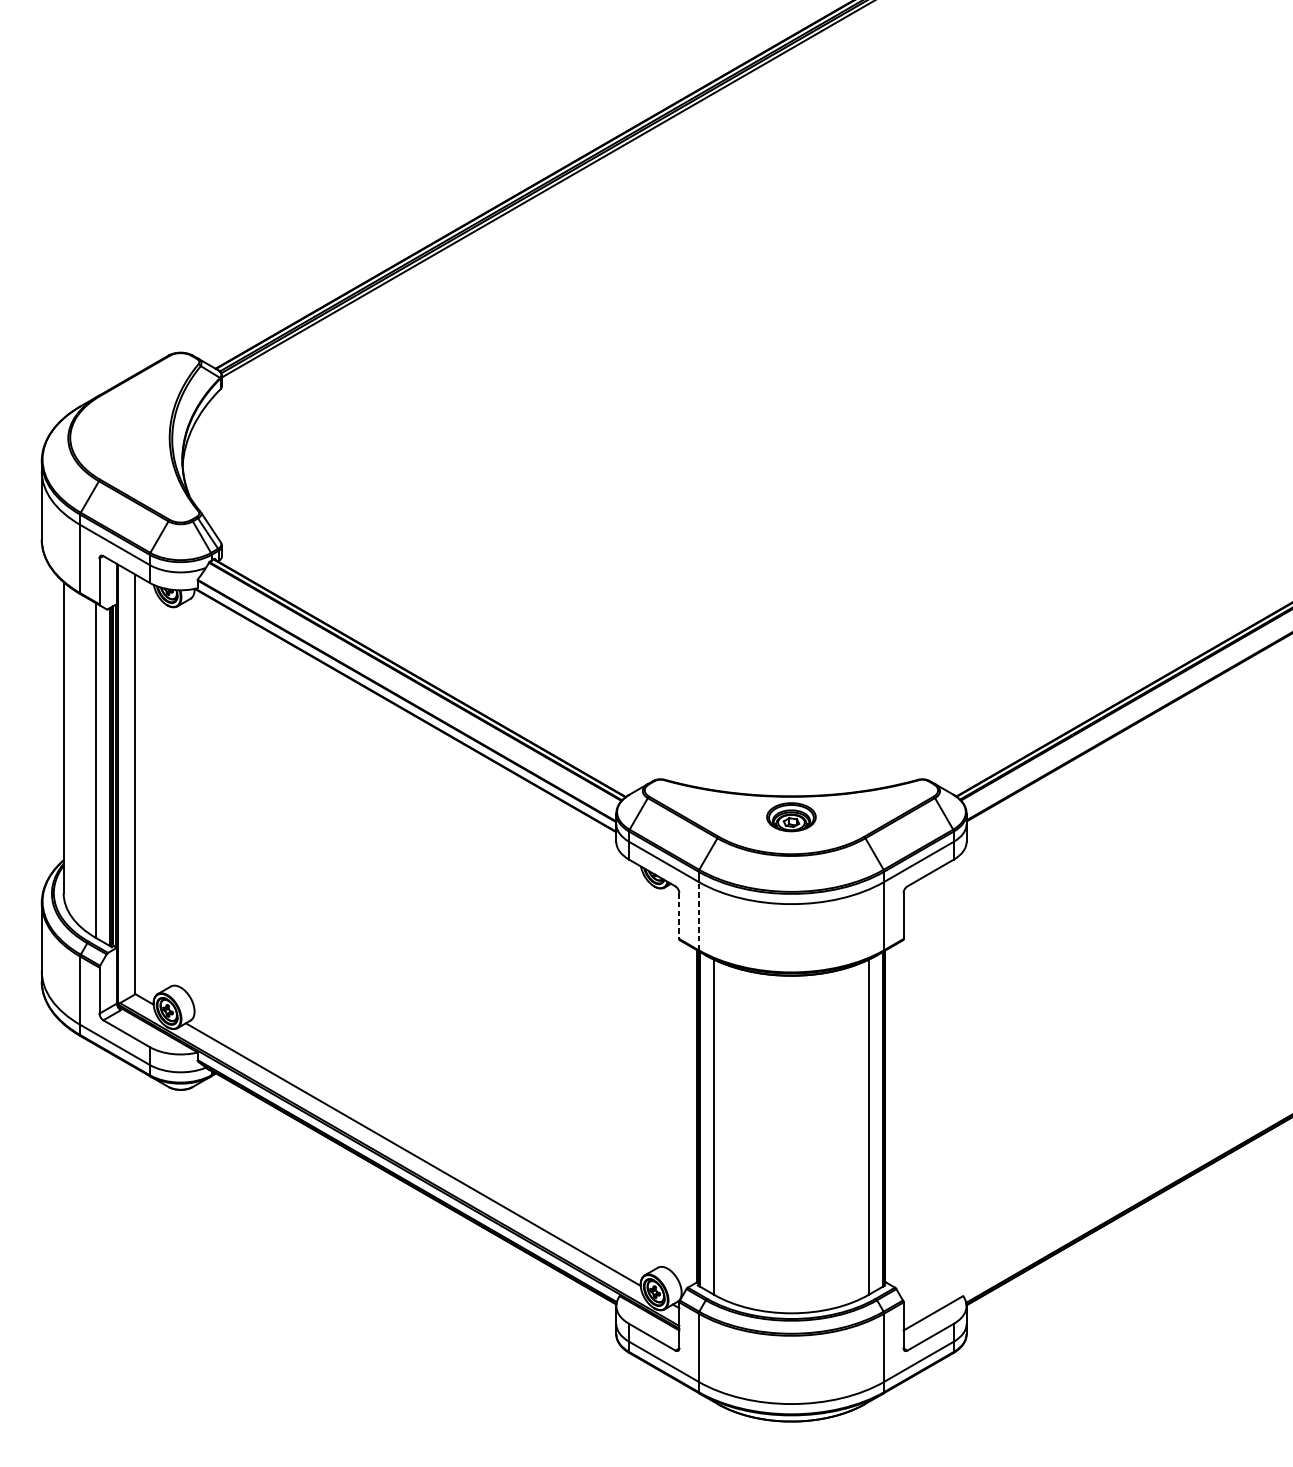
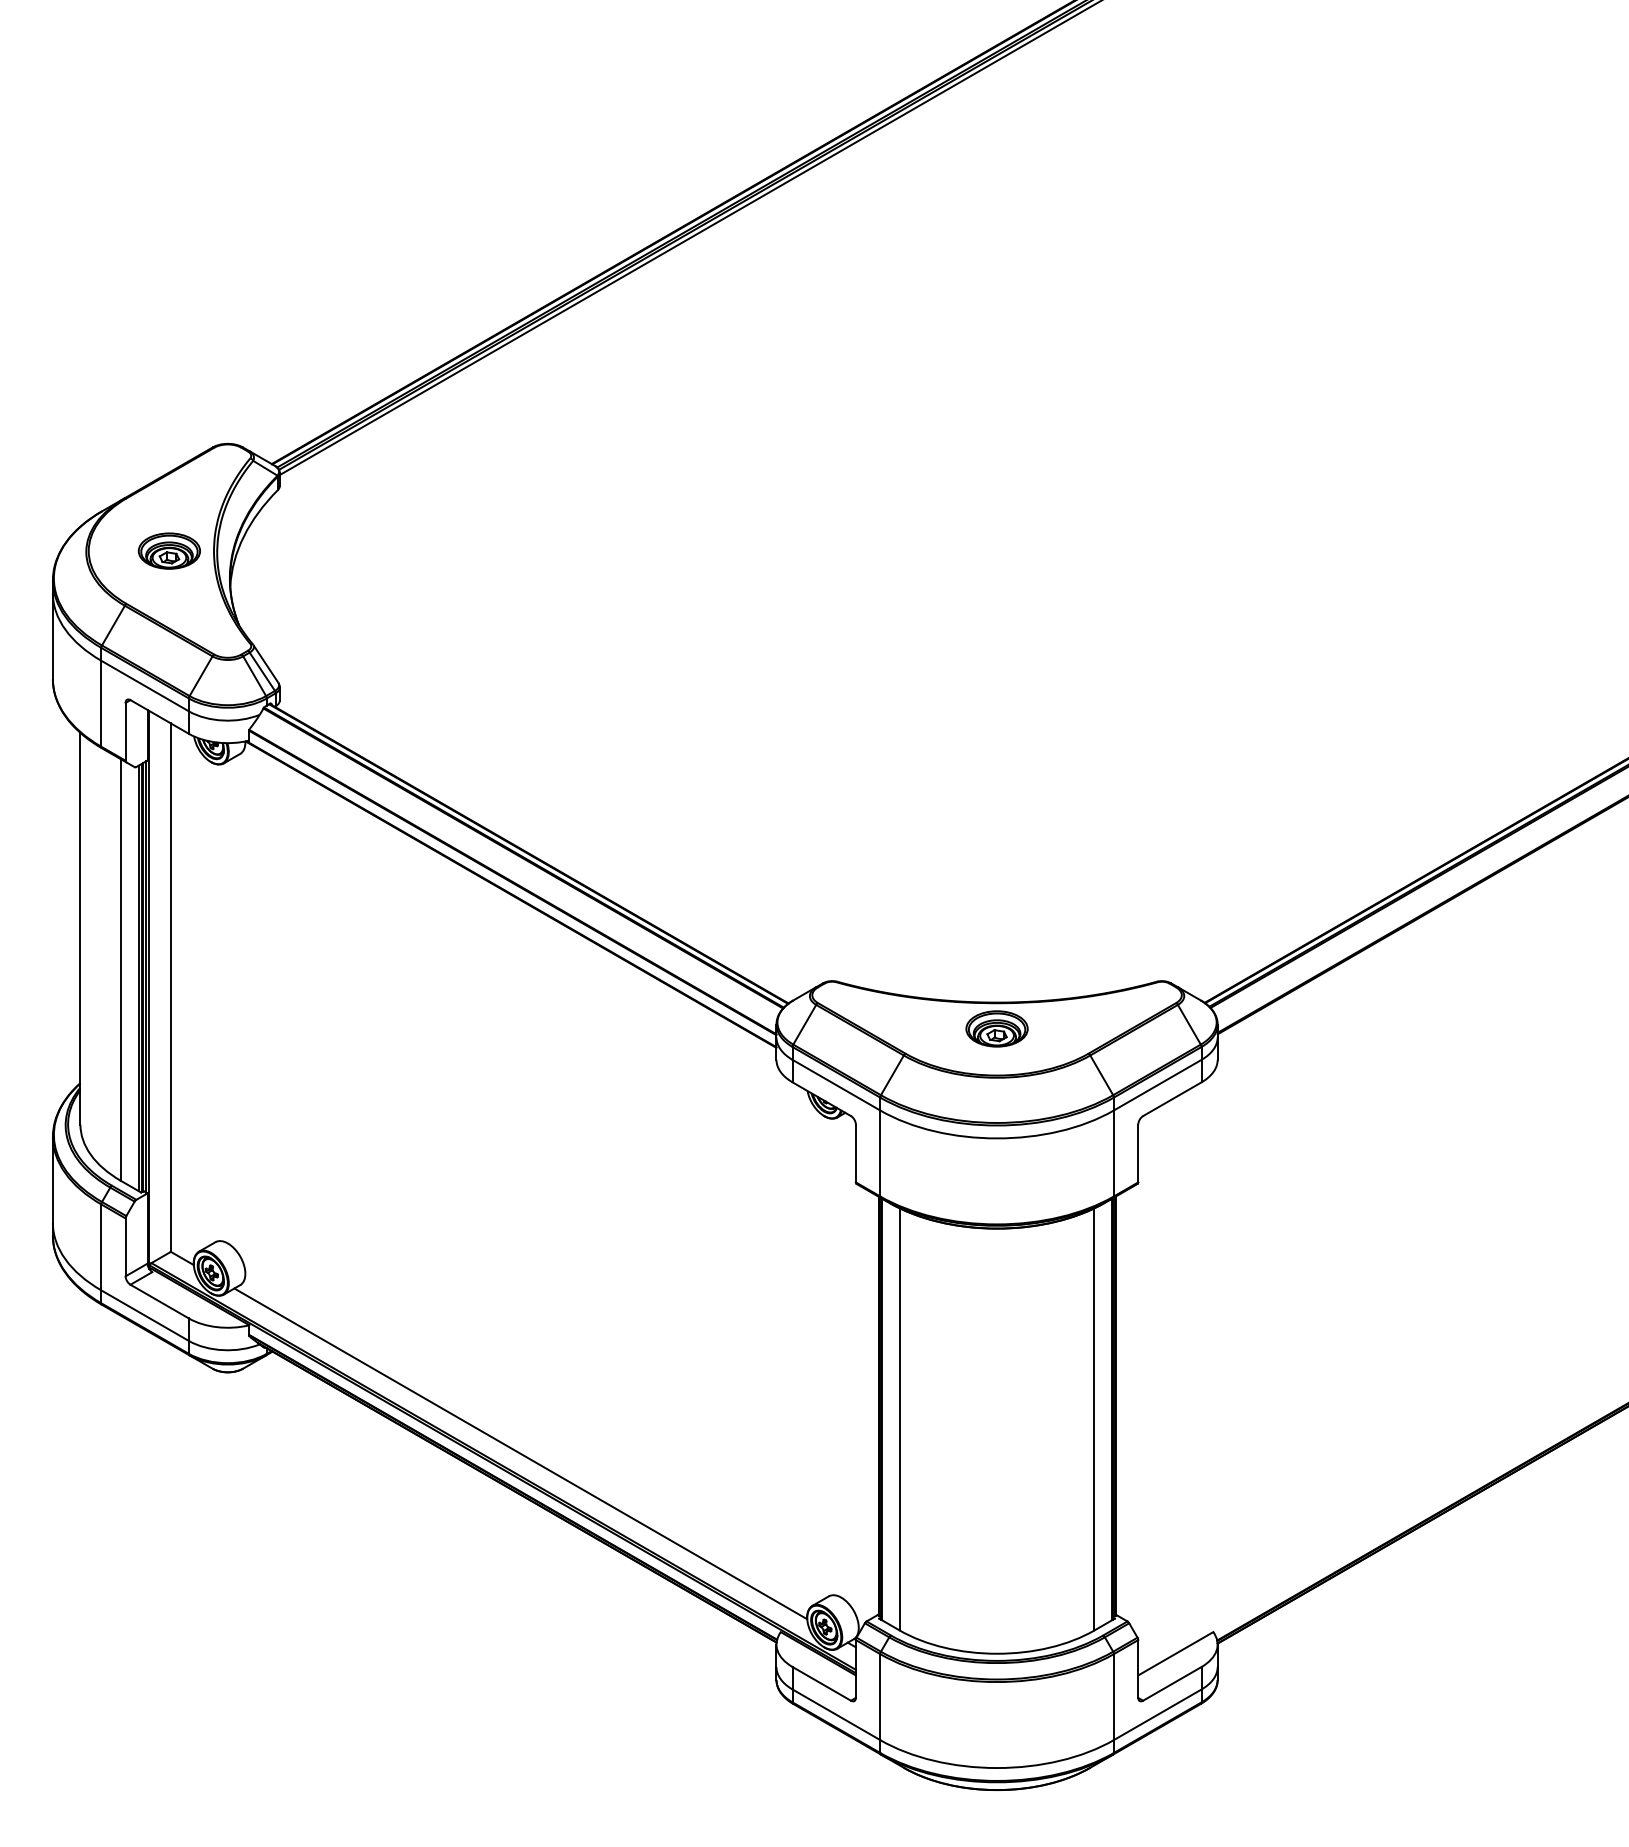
part: (133, 437) -> (168, 550), added
line: (679, 916) -> (855, 1153), dashed -> solid
line: (698, 916) -> (880, 1153), dashed -> solid

